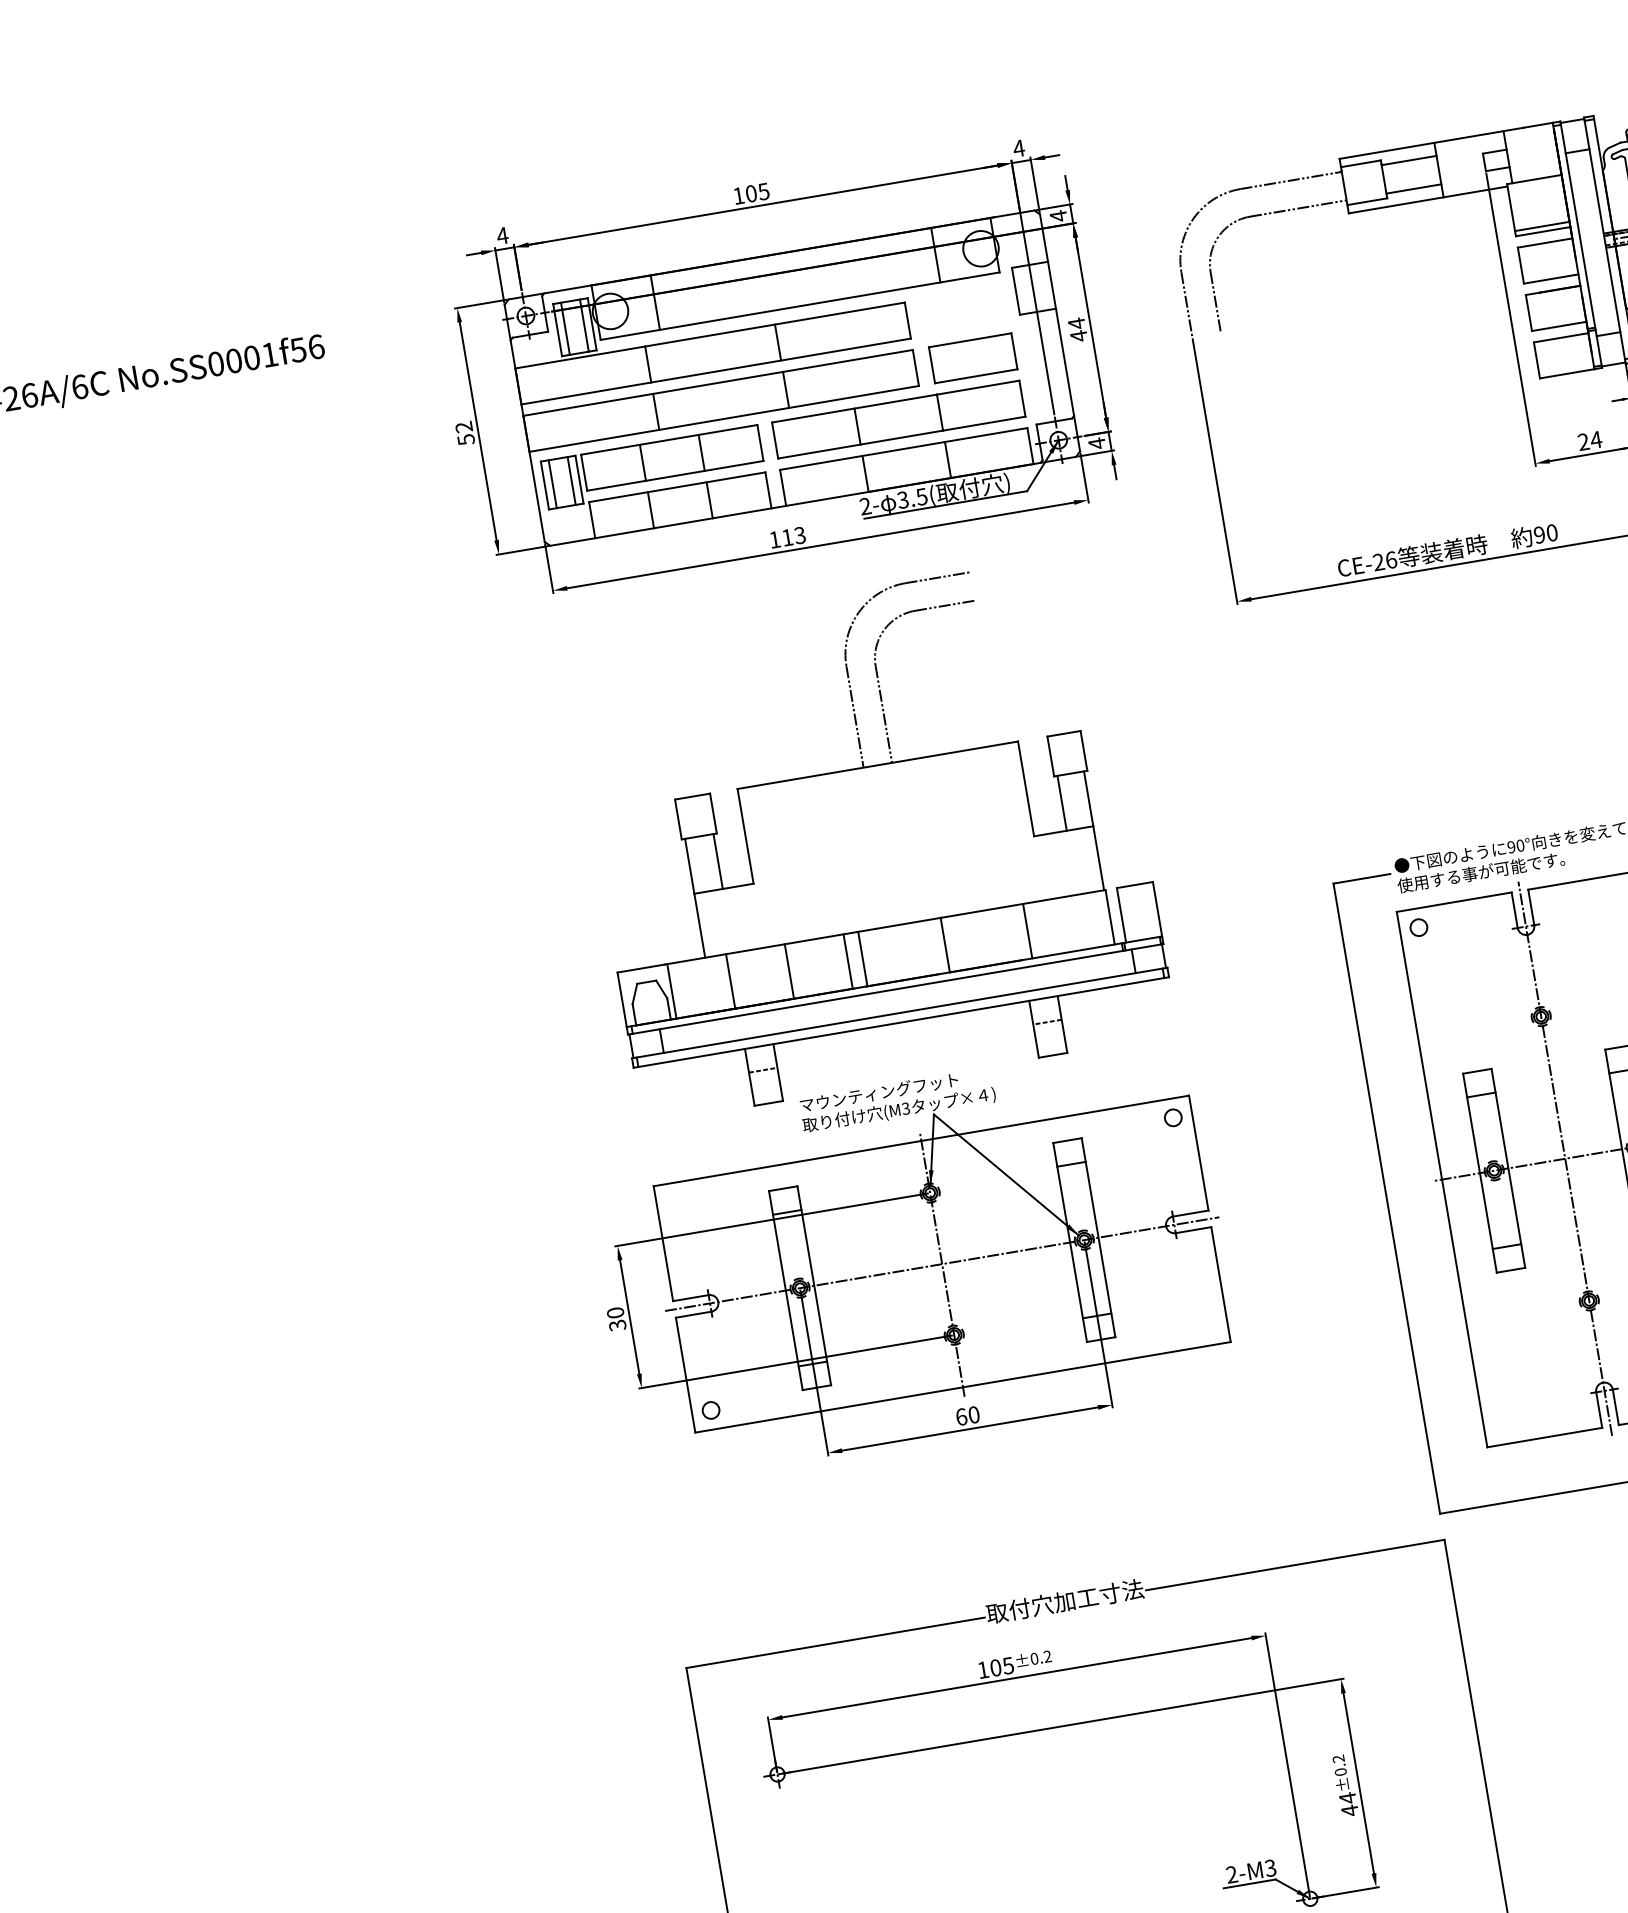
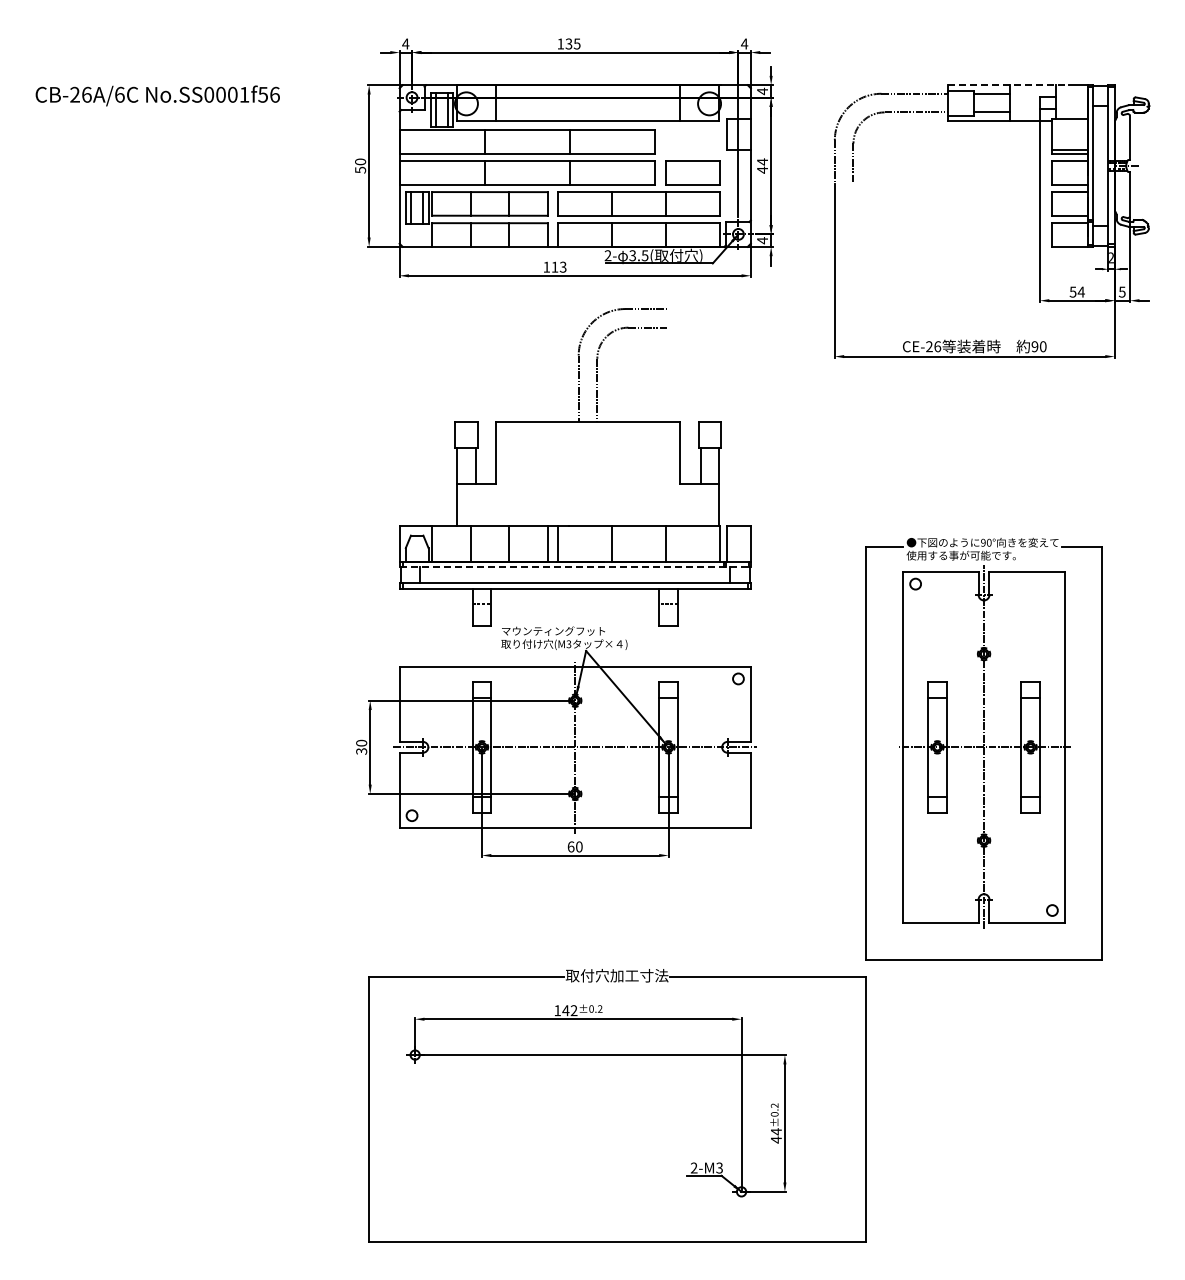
line: (1431, 143) -> (1008, 85), solid -> dashed
text: (750, 193) -> (568, 43), 105 -> 135
text: (463, 426) -> (360, 161), 52 -> 50
text: (1582, 441) -> (1072, 291), 24 -> 54
line: (896, 989) -> (575, 567), solid -> dashed
text: (1001, 1666) -> (569, 1010), 105 -> 142

